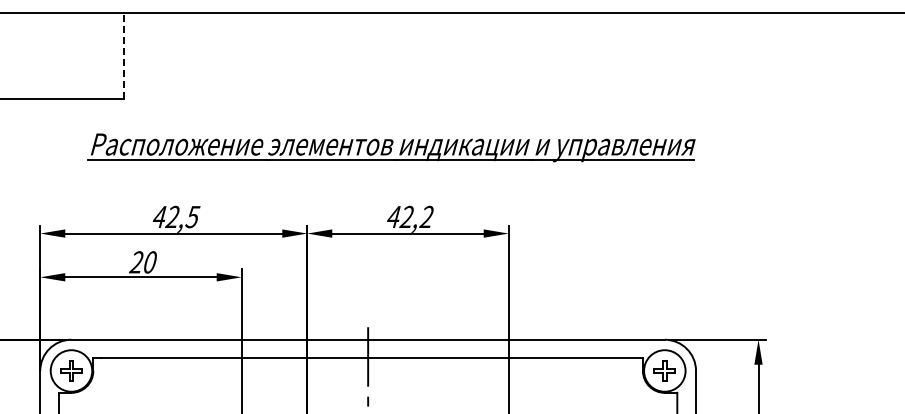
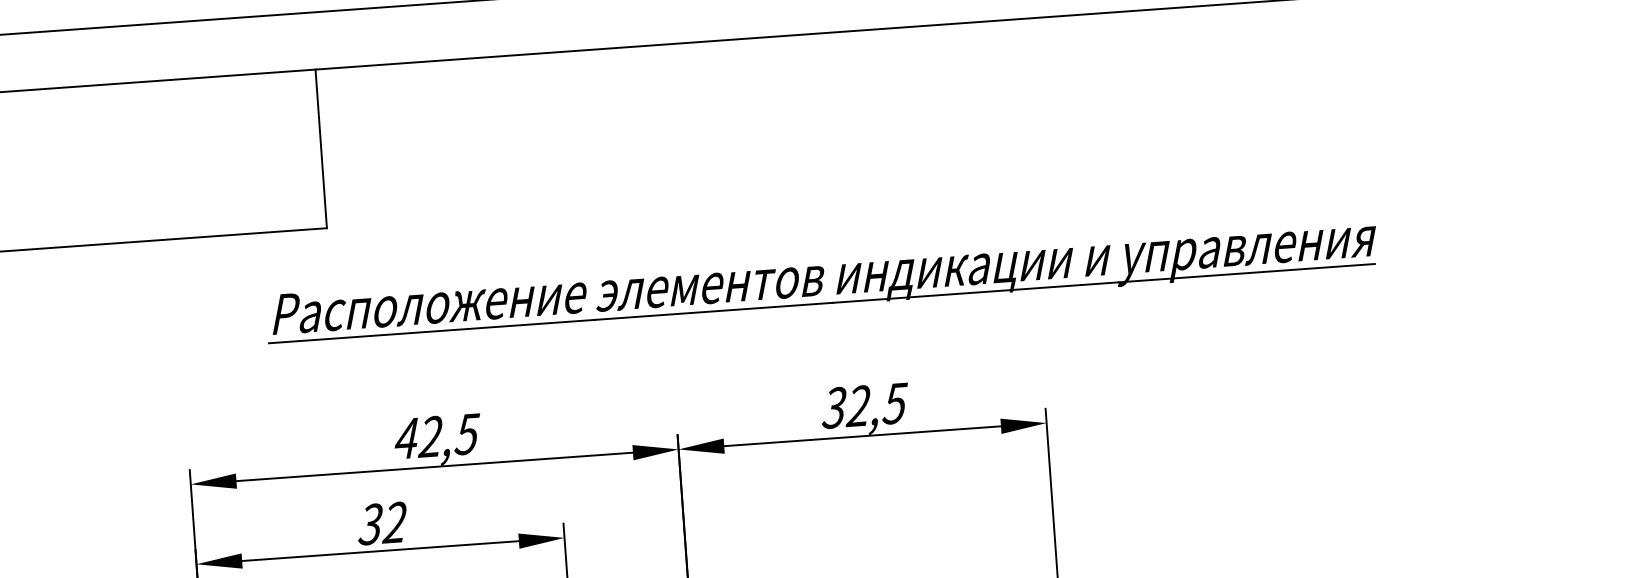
line: (124, 55) -> (321, 148), dashed -> solid
text: (410, 216) -> (864, 404), 42,2 -> 32,5
text: (142, 262) -> (381, 523), 20 -> 32

